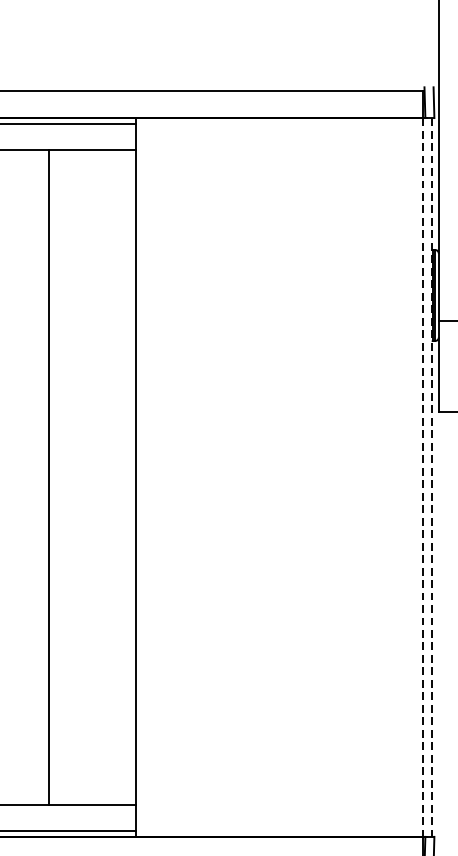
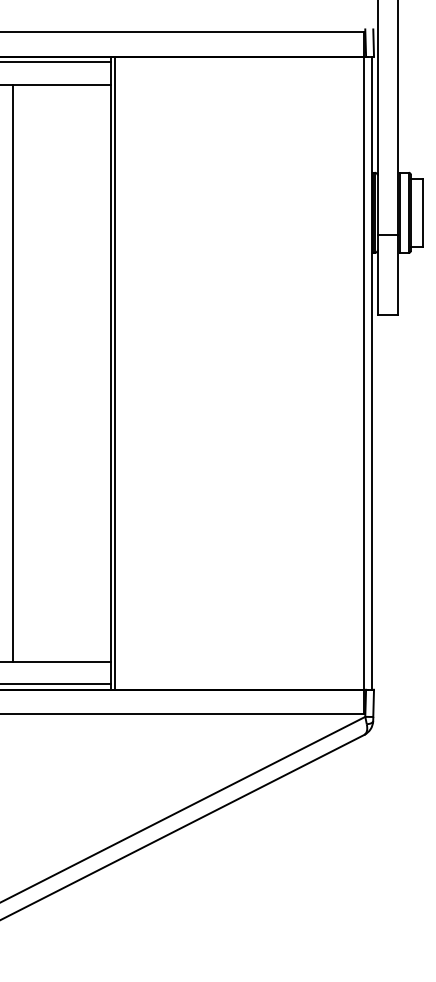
line: (49, 476) -> (13, 372), moved
line: (140, 476) -> (115, 372), added
line: (422, 477) -> (363, 373), dashed -> solid
line: (431, 477) -> (371, 373), dashed -> solid

